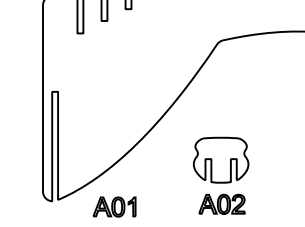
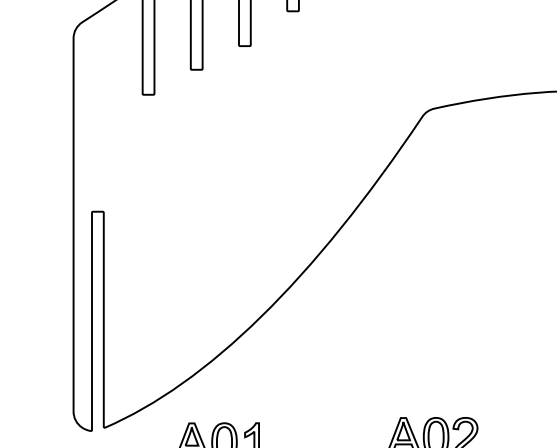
part: (221, 159) -> (431, 347), removed

